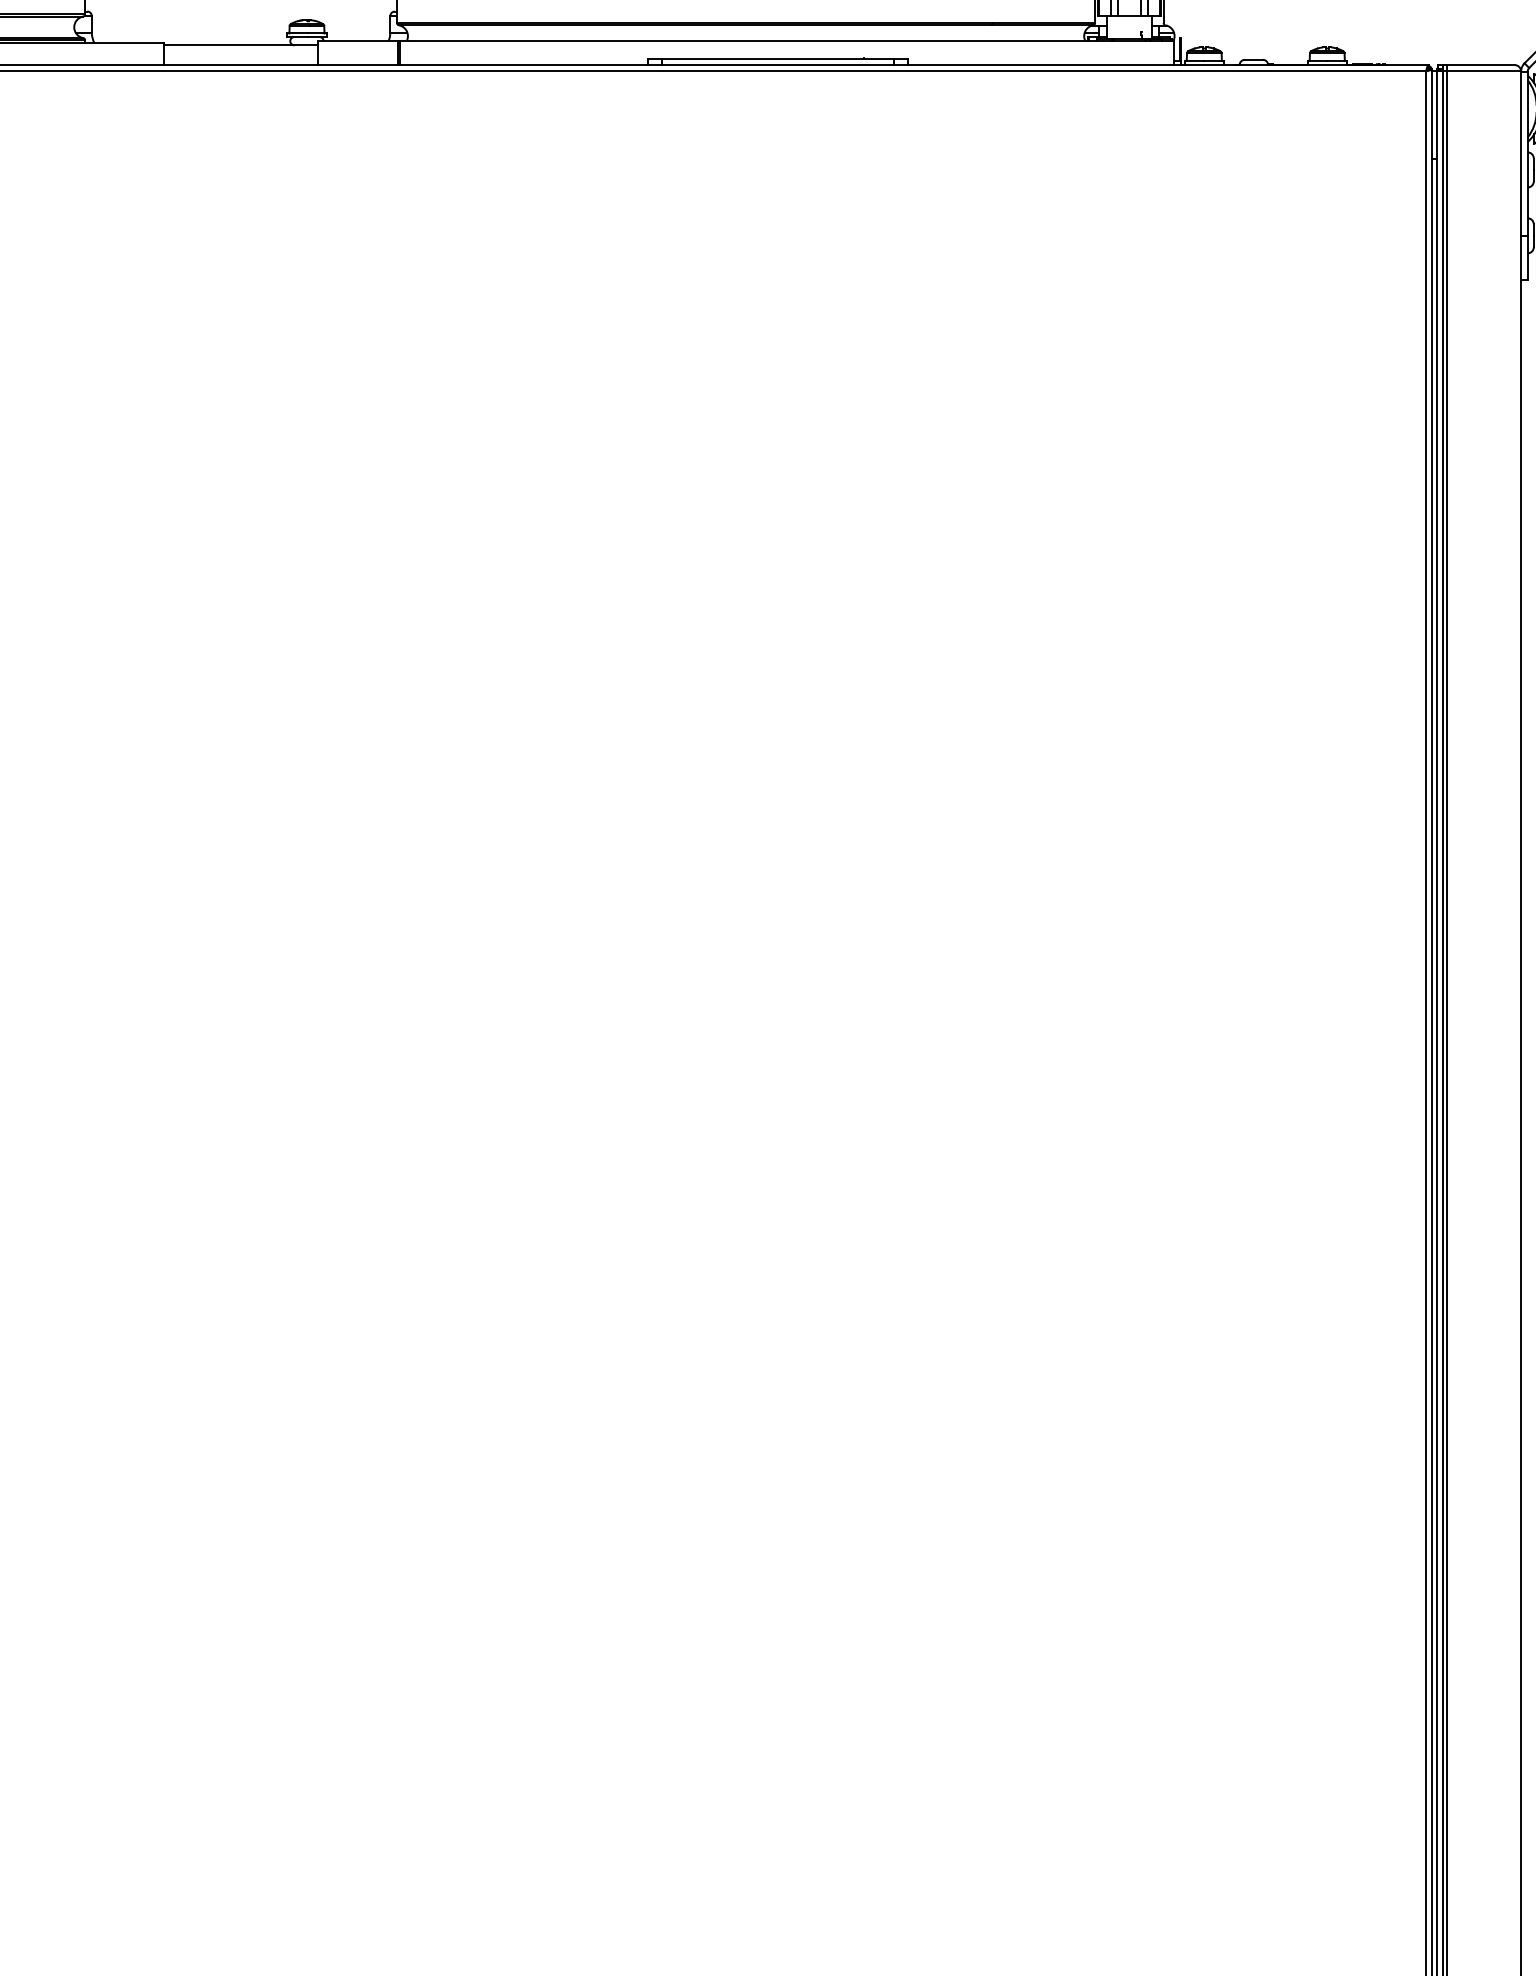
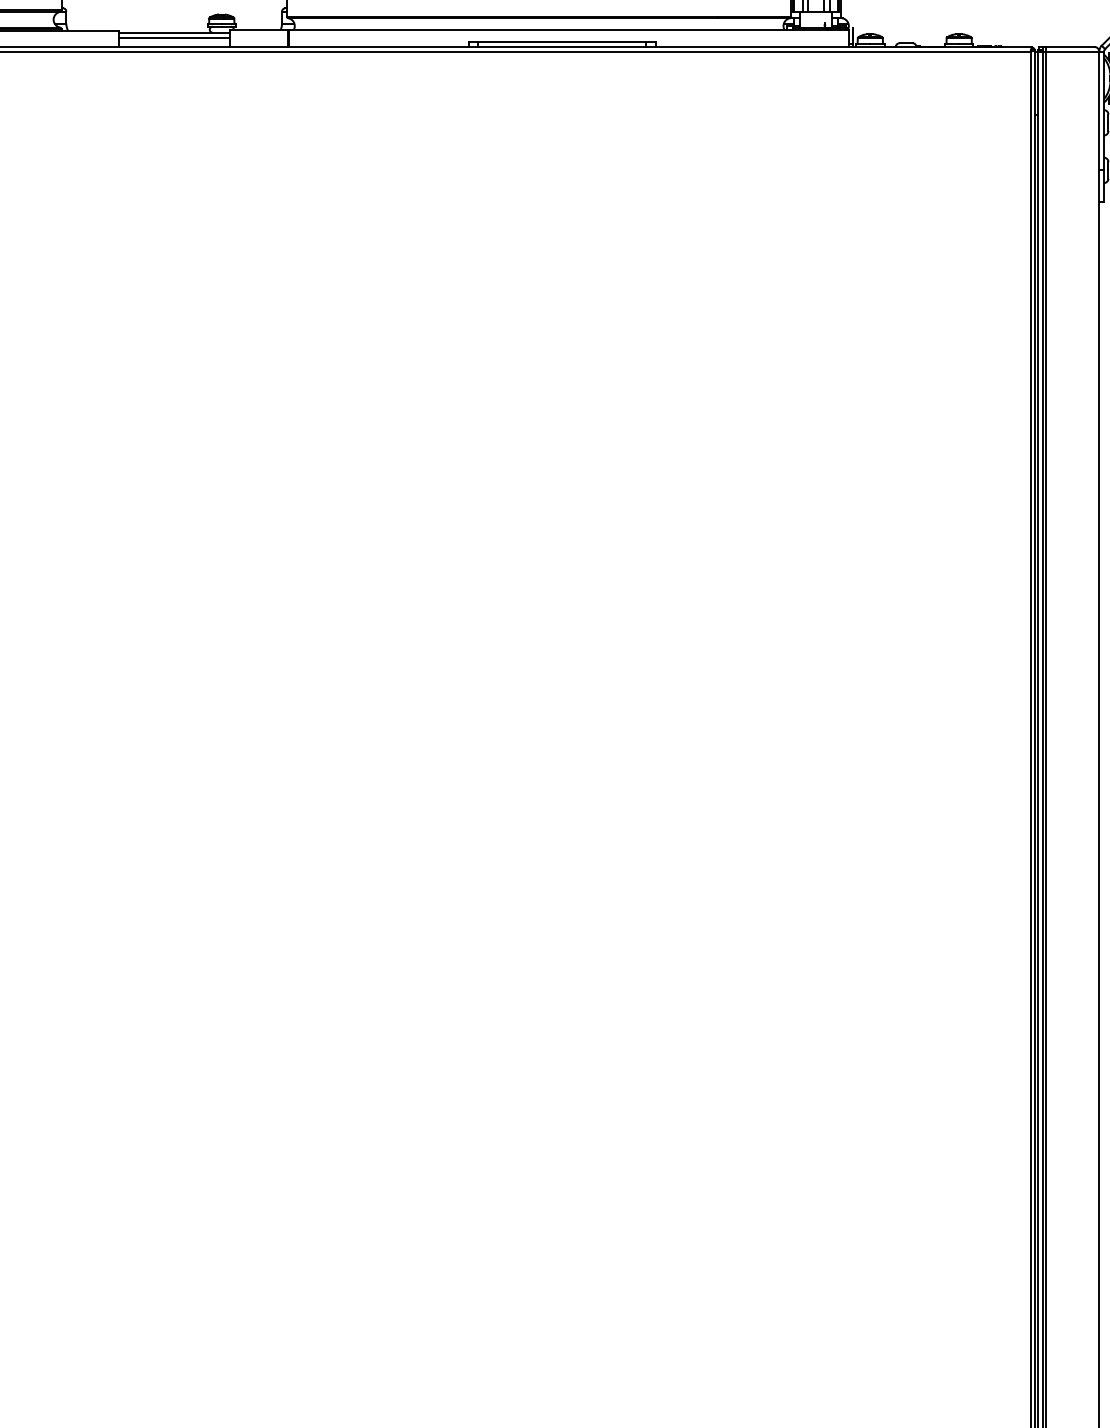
line: (240, 51) -> (173, 37), added

